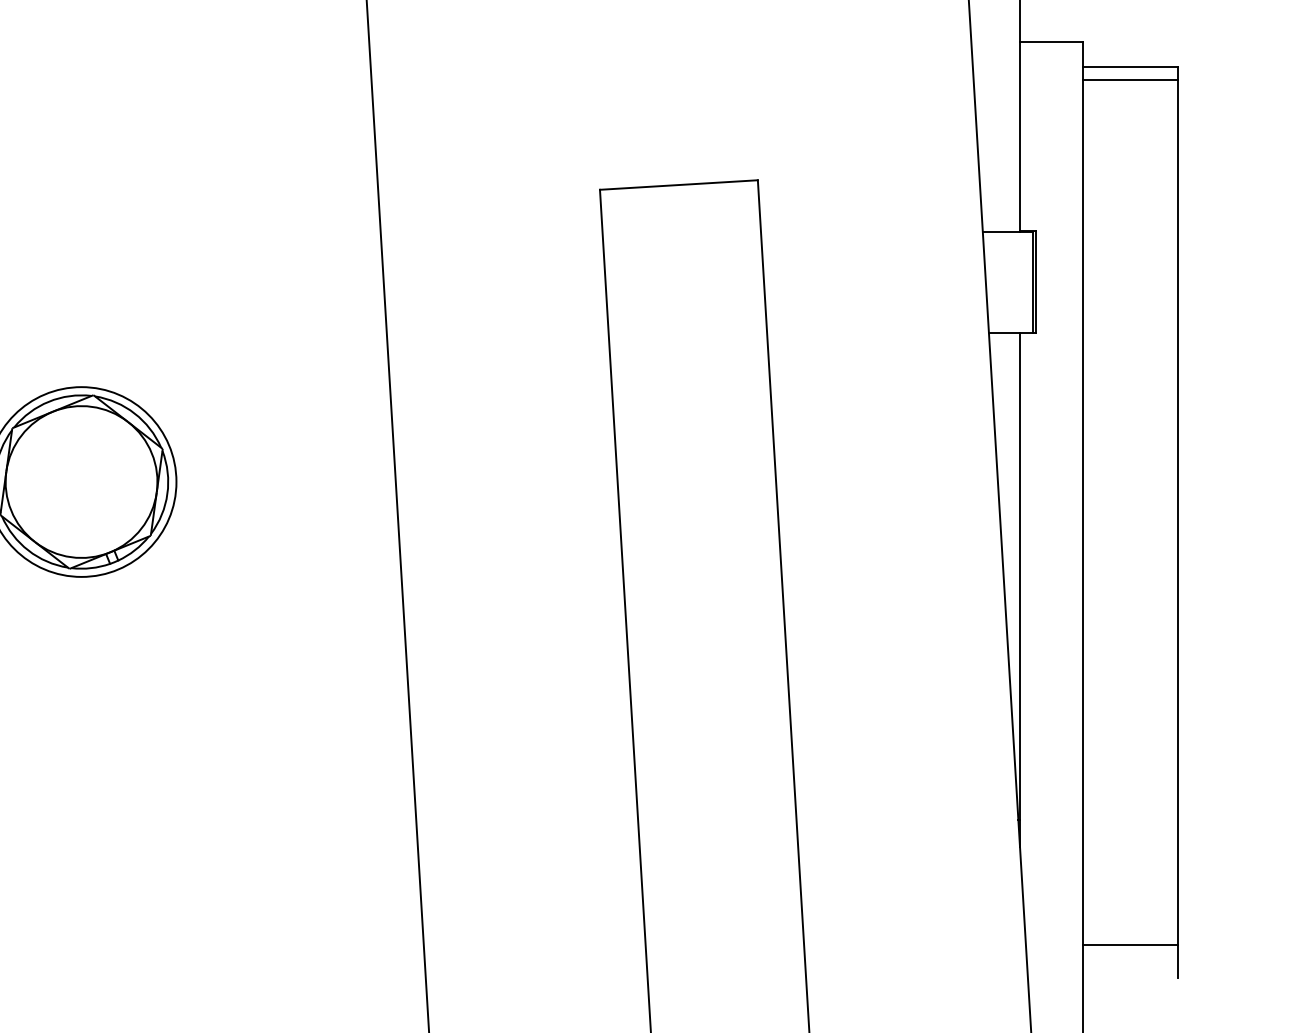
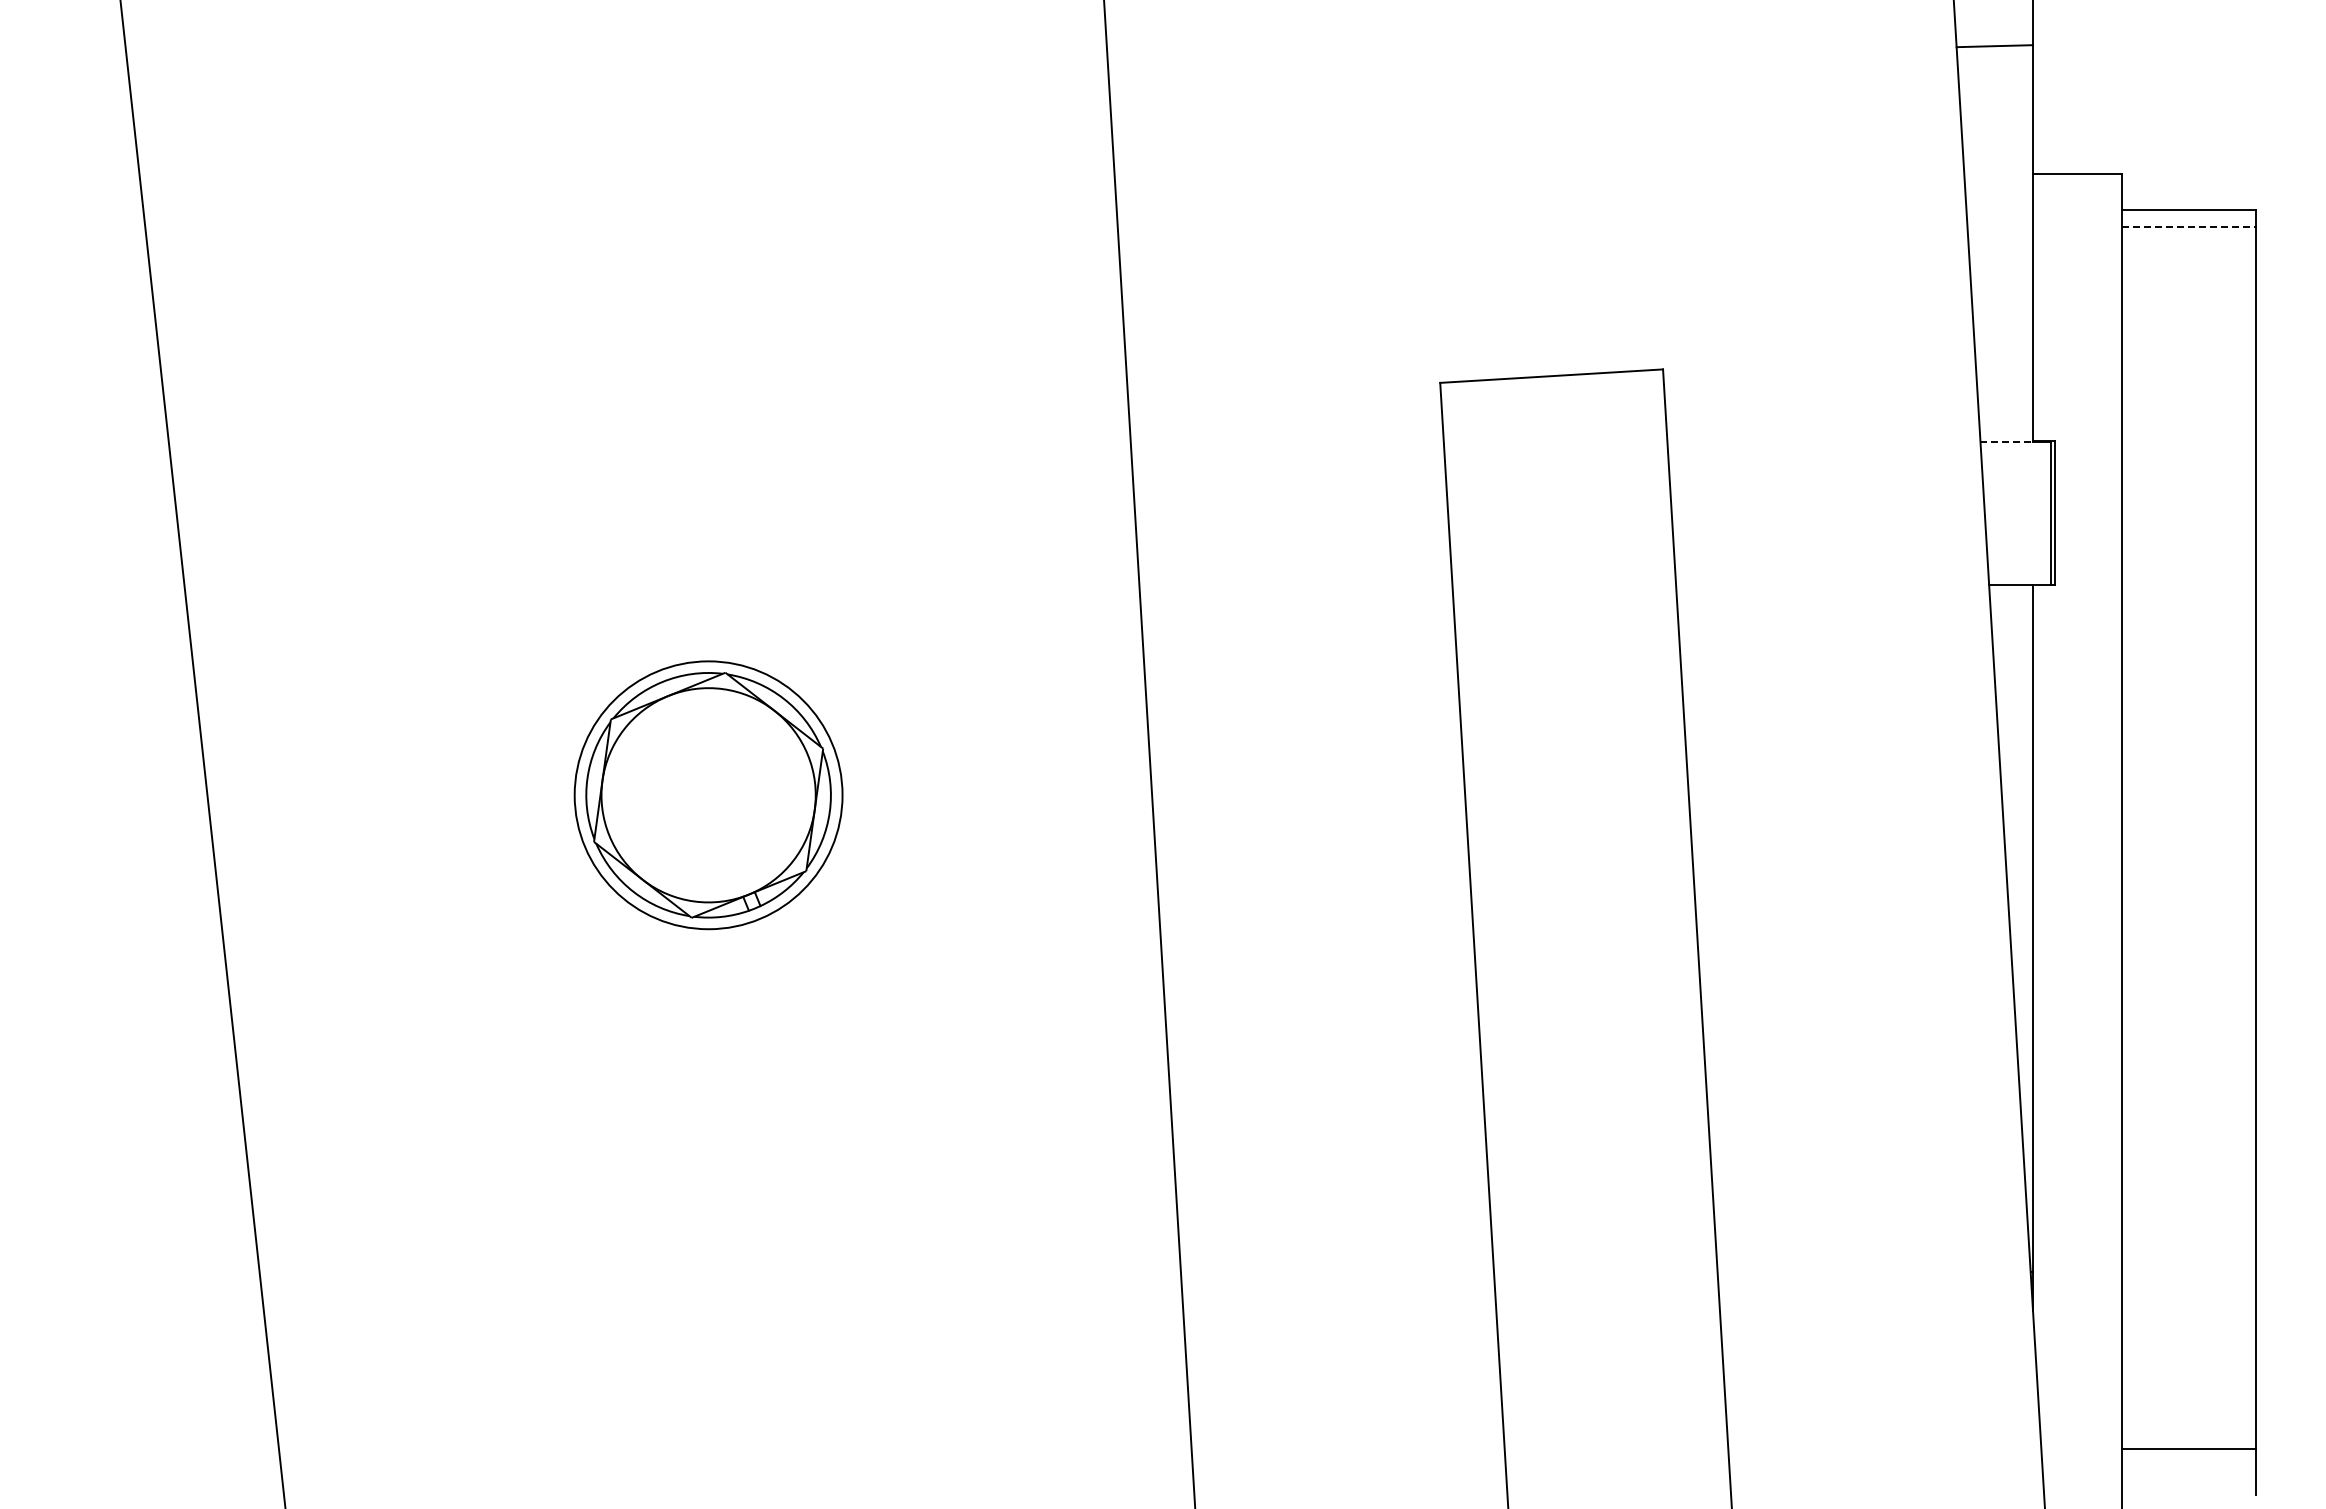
line: (1130, 79) -> (2189, 227), solid -> dashed
line: (1001, 231) -> (2007, 441), solid -> dashed

